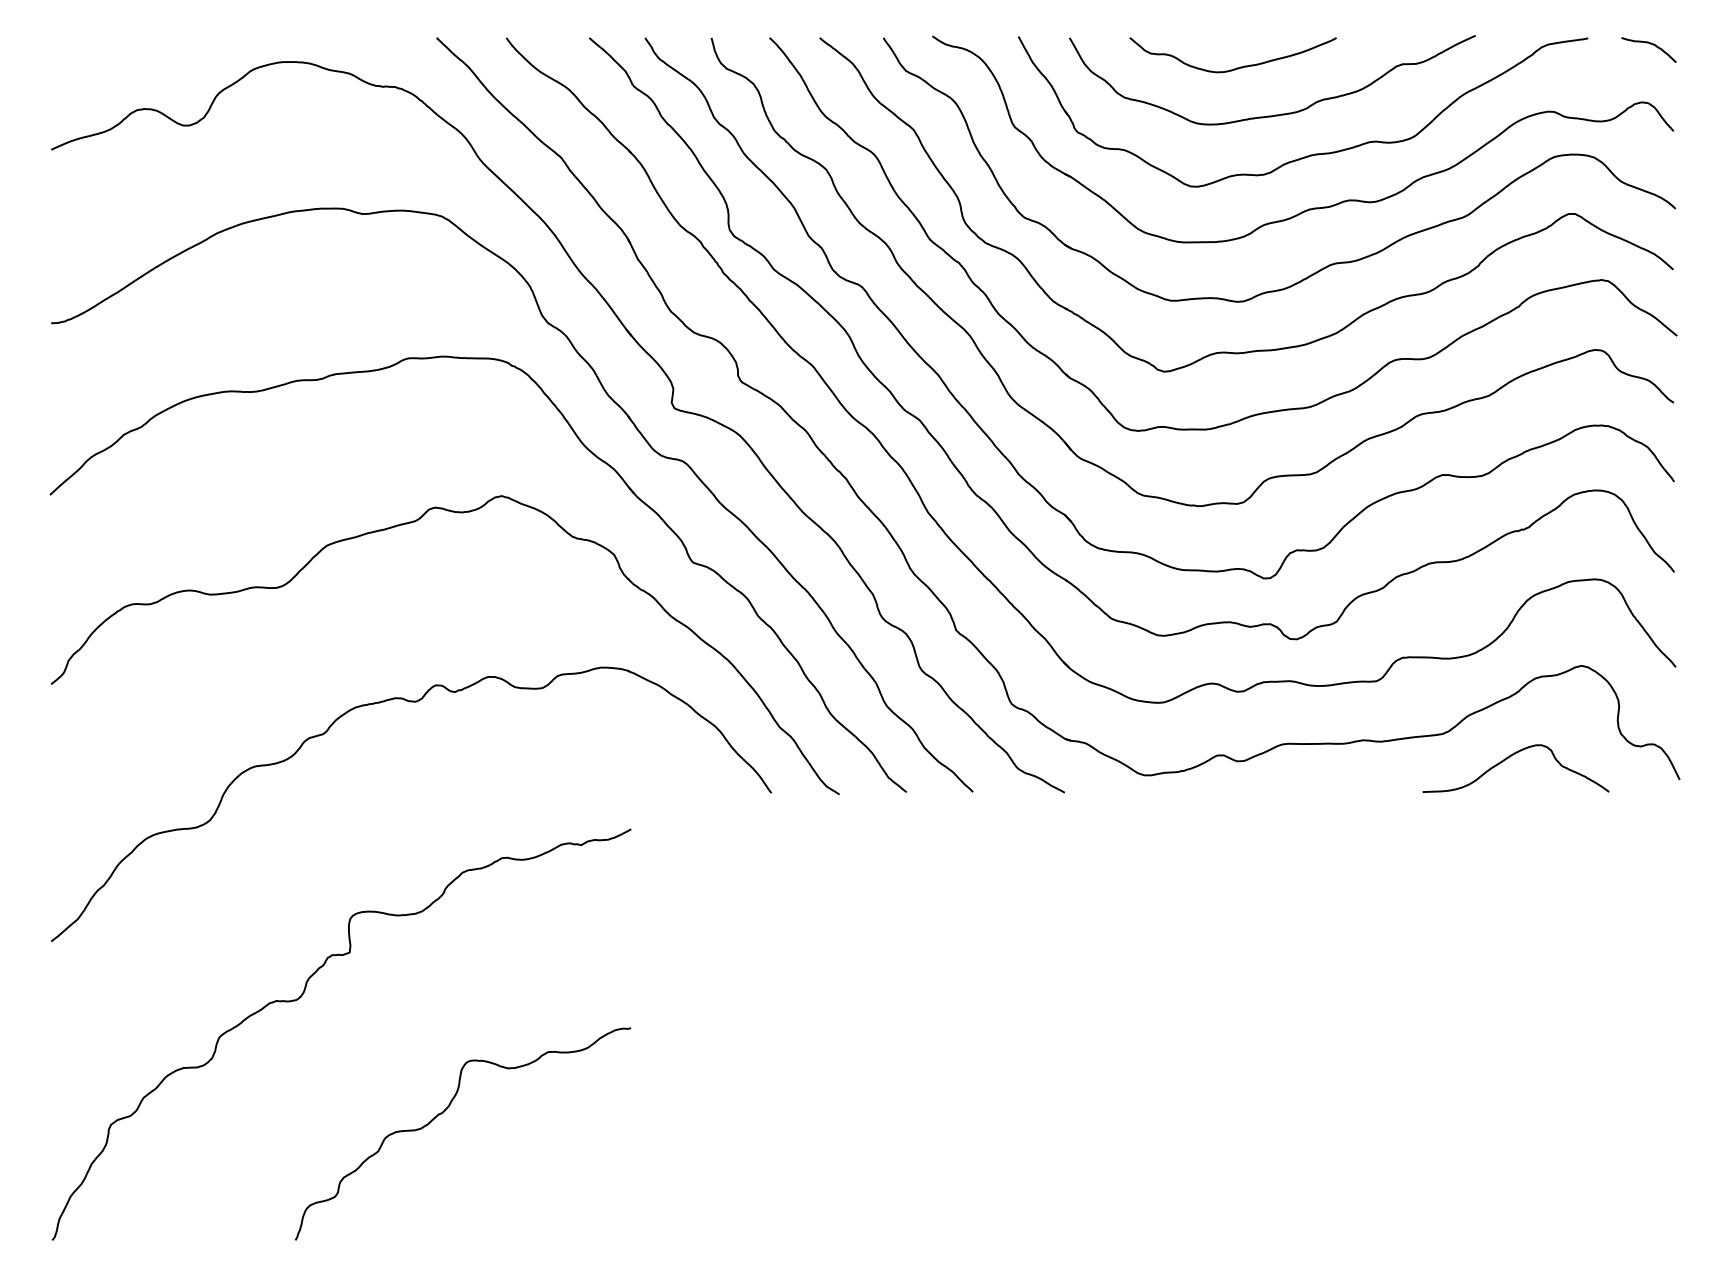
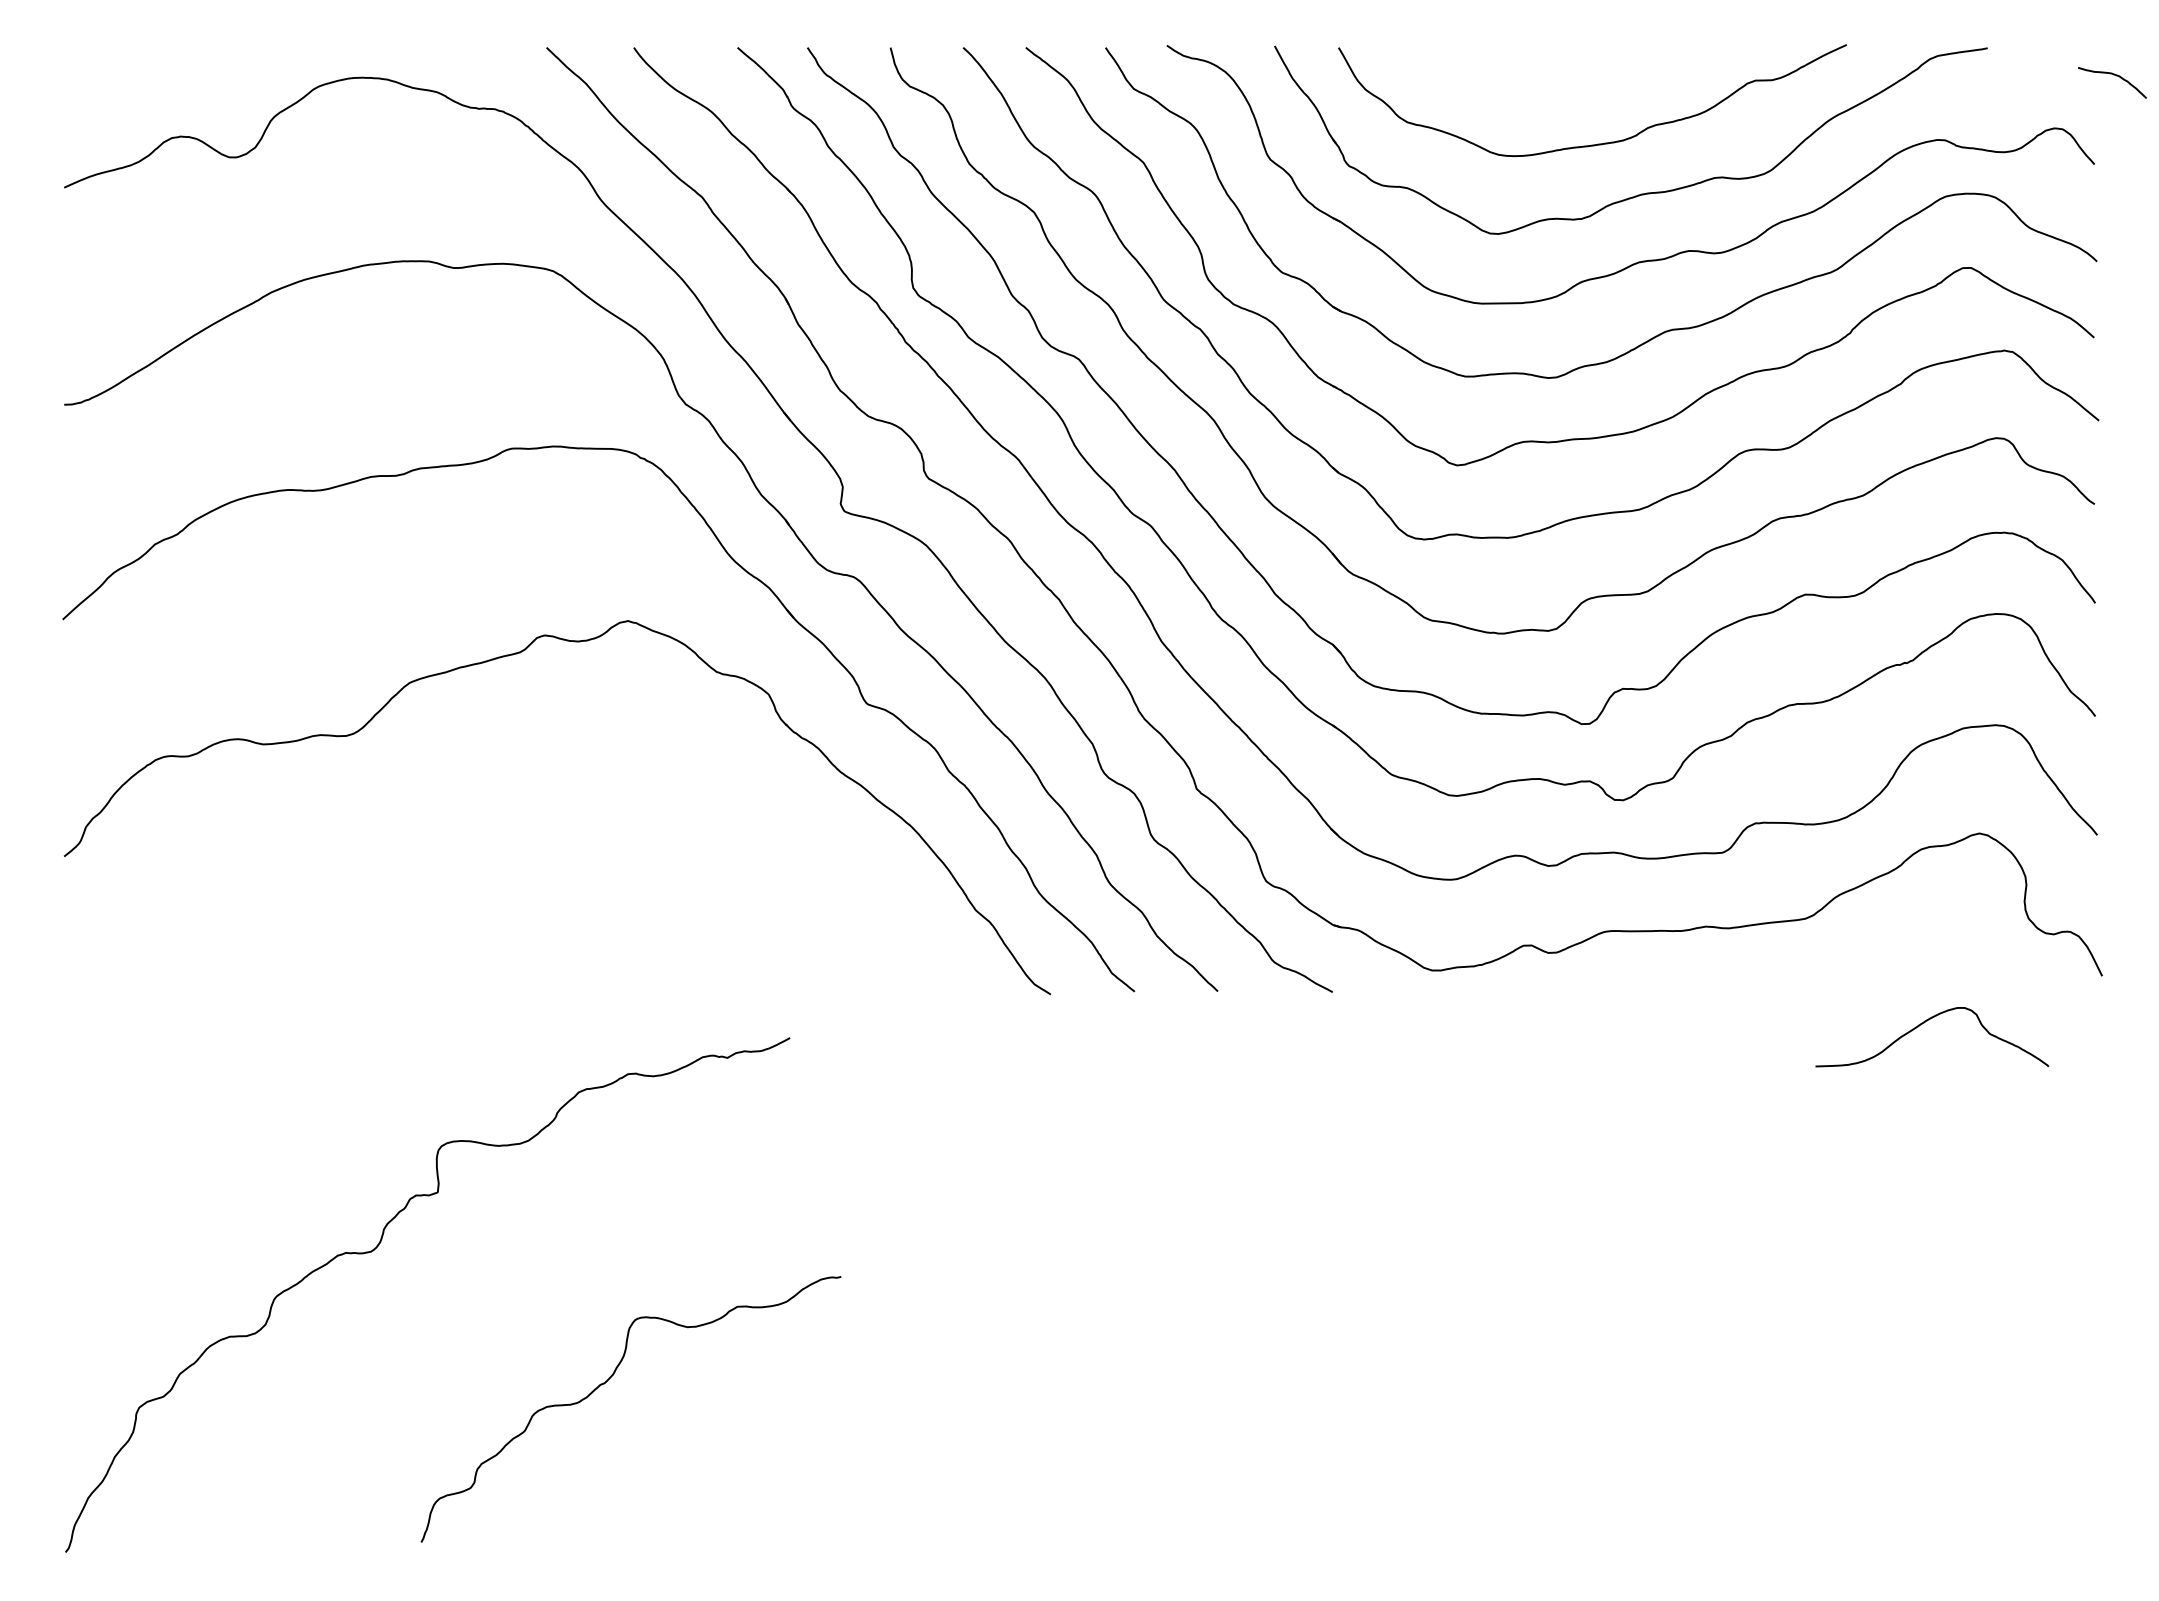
curve: (1650, 44) -> (2114, 75), moved
curve: (1236, 67) -> (1547, 84), removed
part: (410, 702) -> (513, 879), removed
curve: (1510, 757) -> (1925, 1023), moved
curve: (443, 1113) -> (606, 1383), moved

